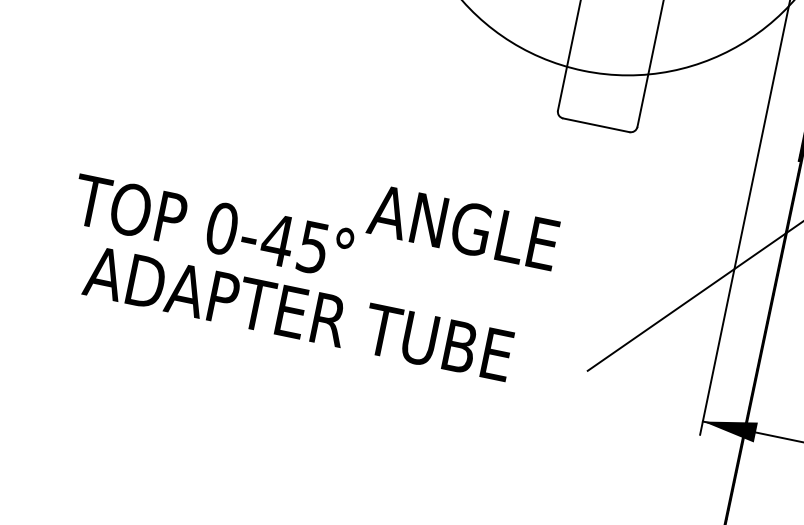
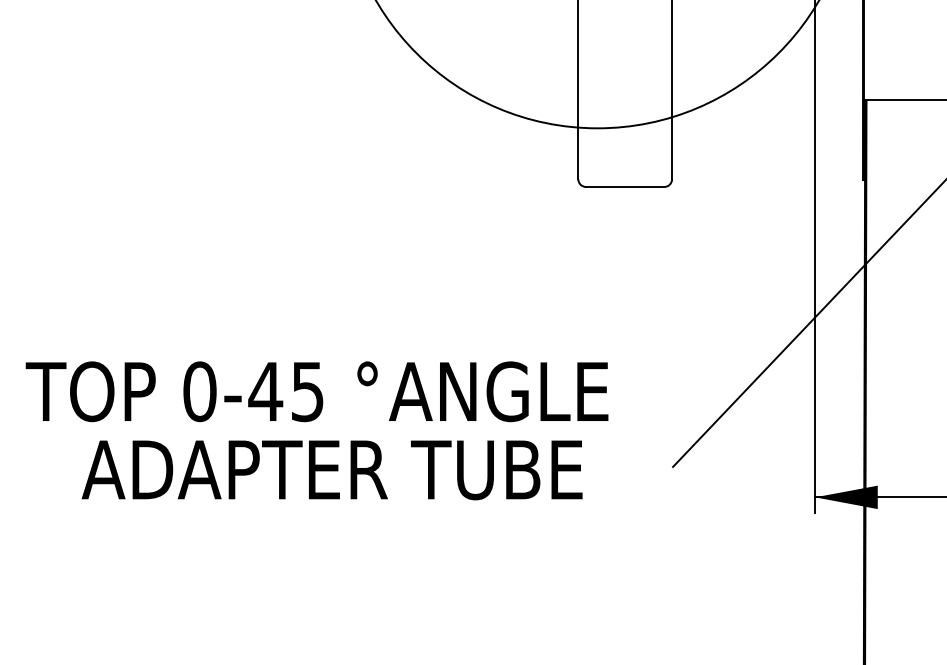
text: (200, 224) -> (174, 391), moved
text: (463, 227) -> (498, 391), moved

